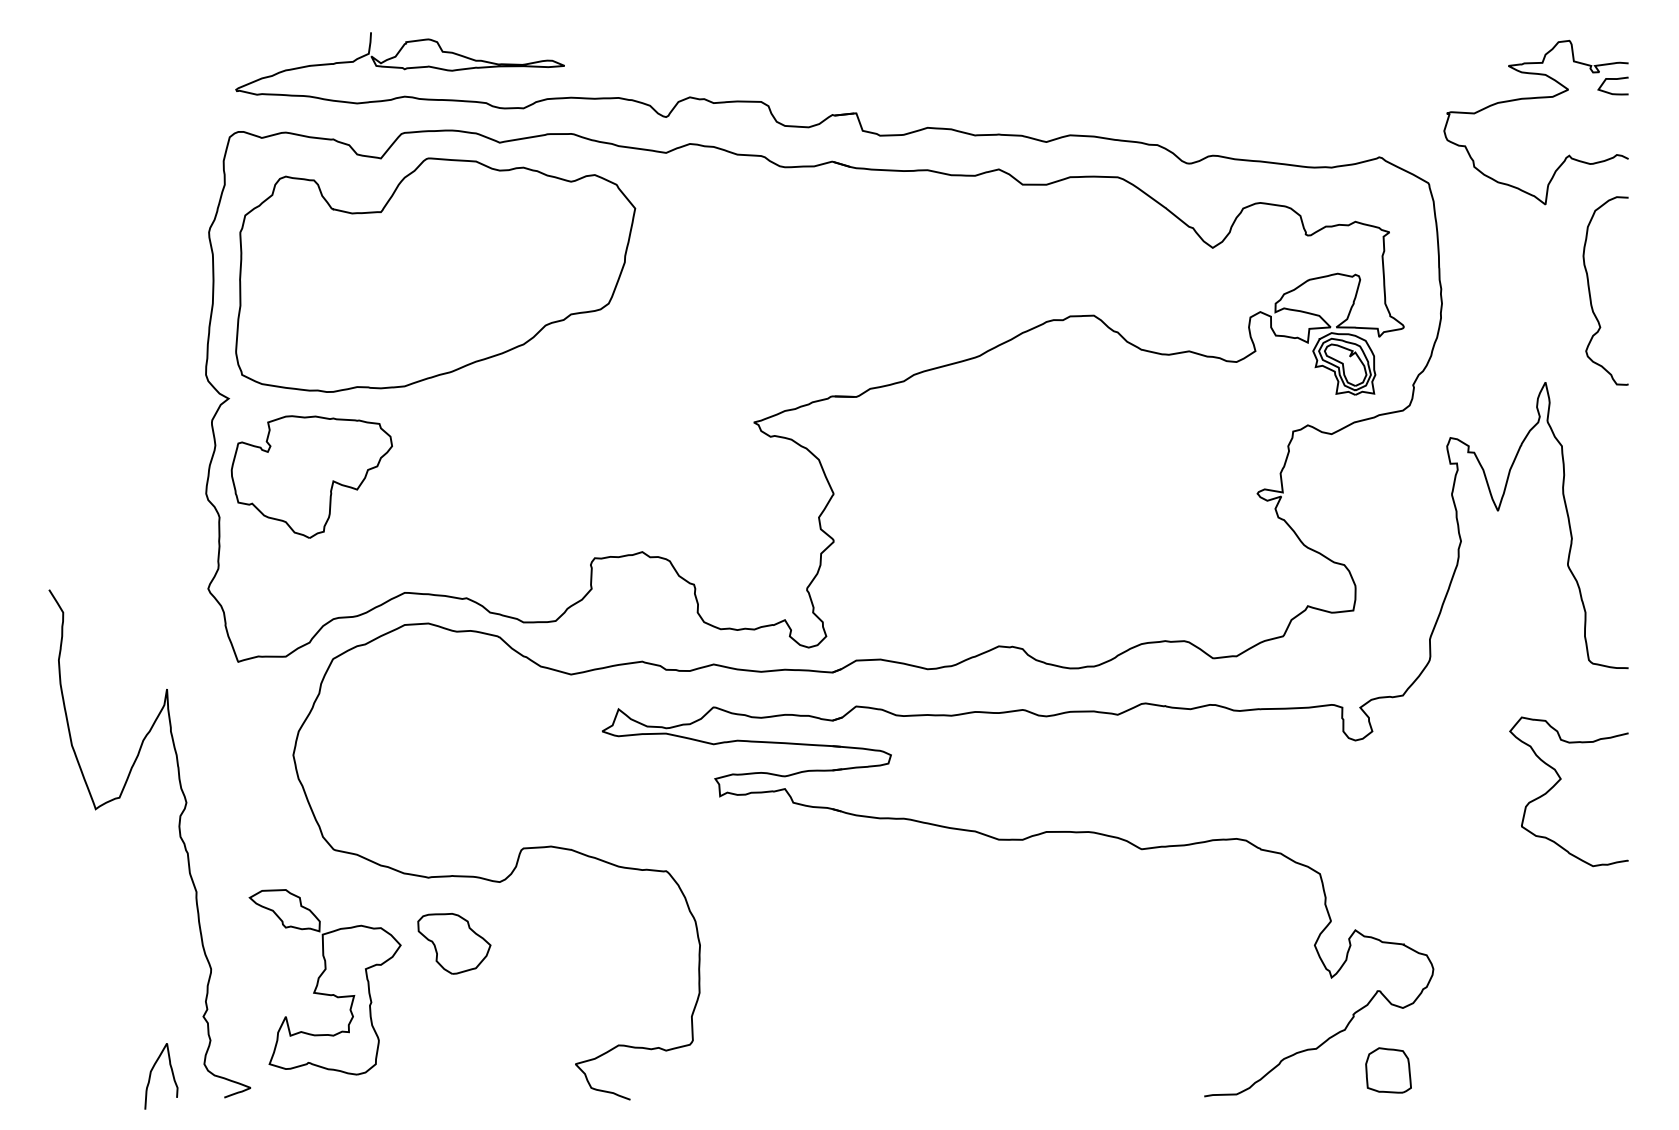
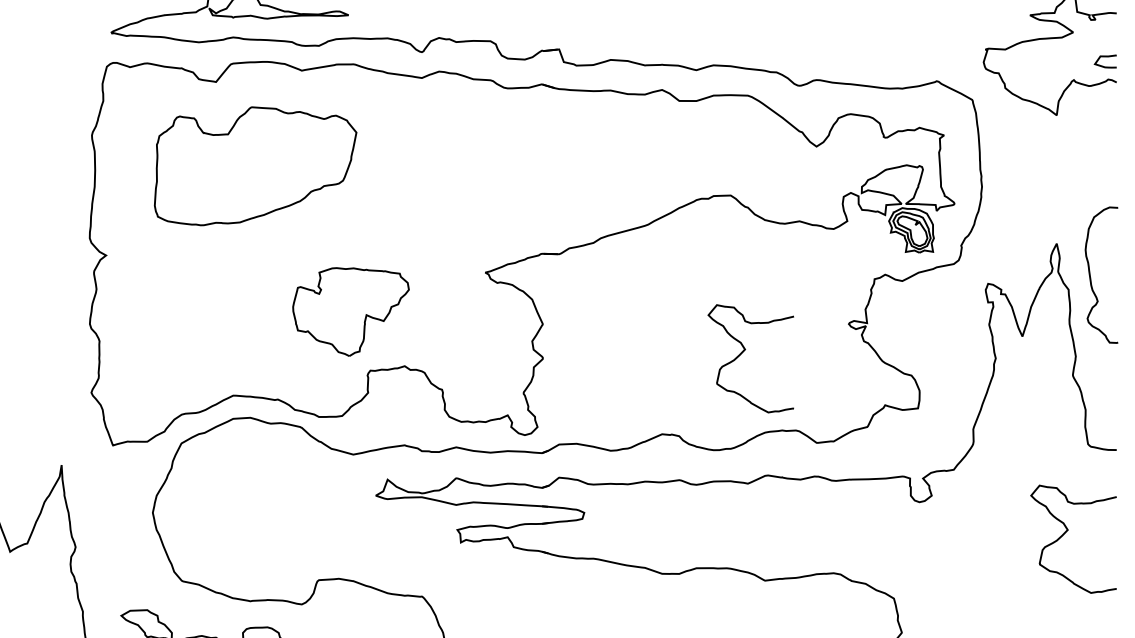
curve: (1612, 79) -> (1105, 56), moved
part: (435, 274) -> (255, 165), size x0.7
curve: (1590, 290) -> (1090, 274), moved
part: (311, 476) -> (350, 311), moved
curve: (1112, 531) -> (744, 351), added

